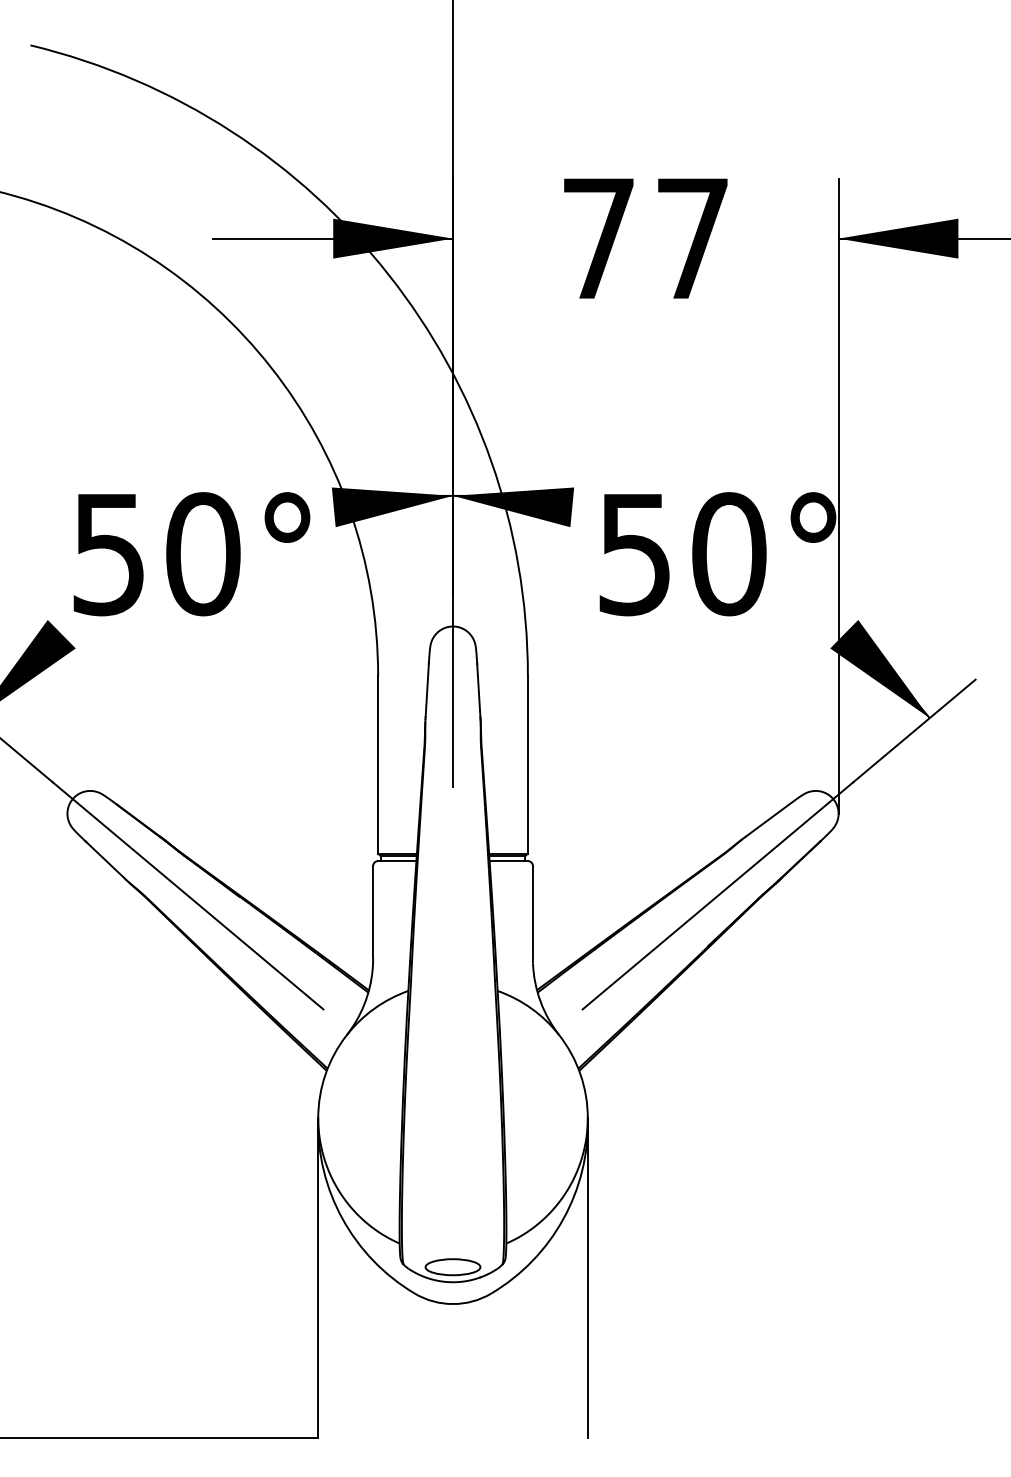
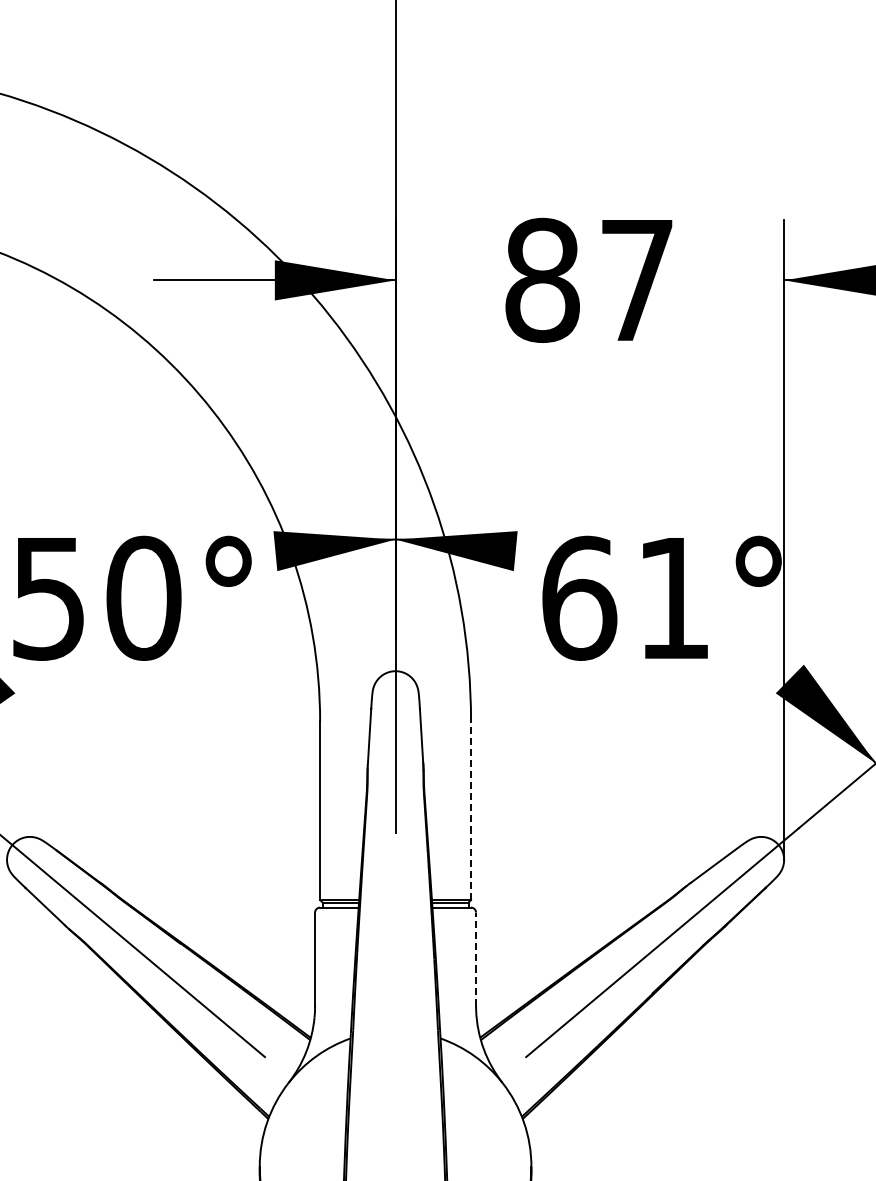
text: (598, 238) -> (542, 280), 77 -> 87
text: (682, 554) -> (626, 598), 50° -> 61°
line: (527, 764) -> (470, 810), solid -> dashed
line: (532, 911) -> (475, 958), solid -> dashed

